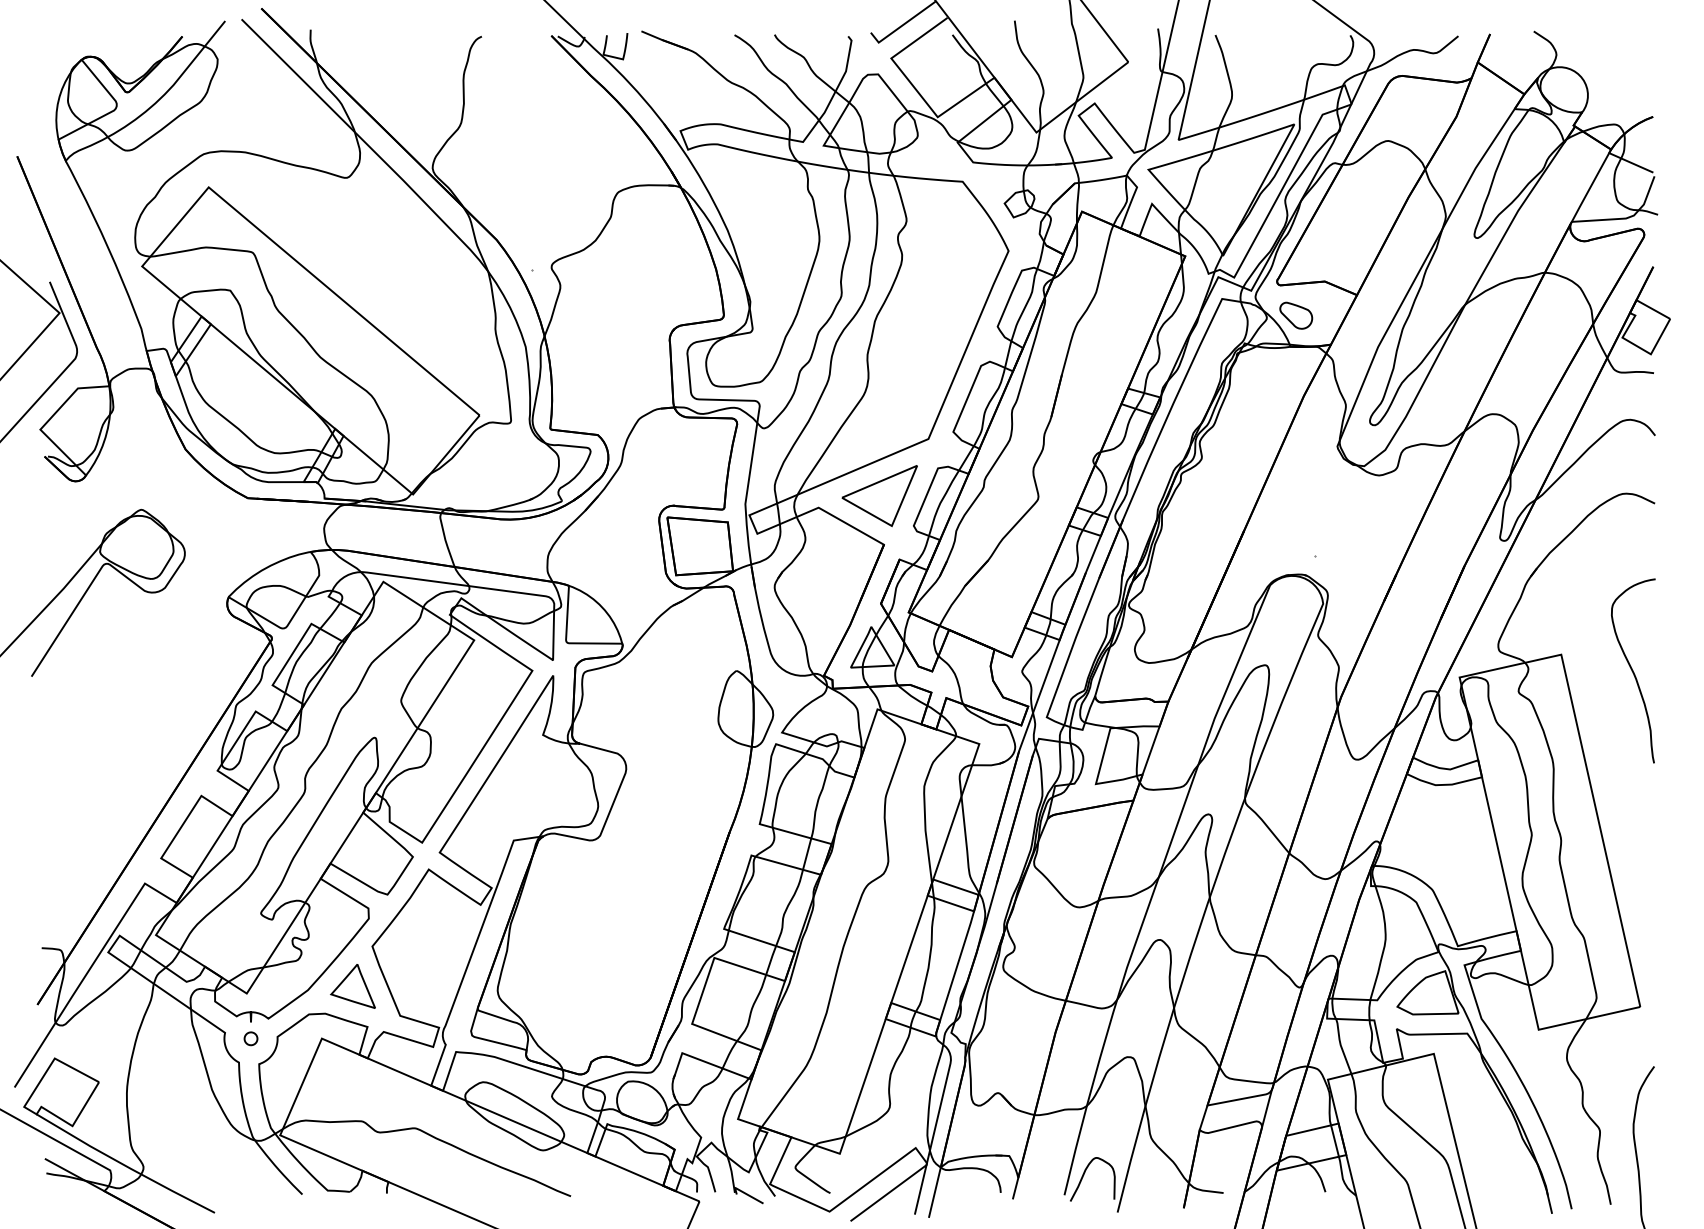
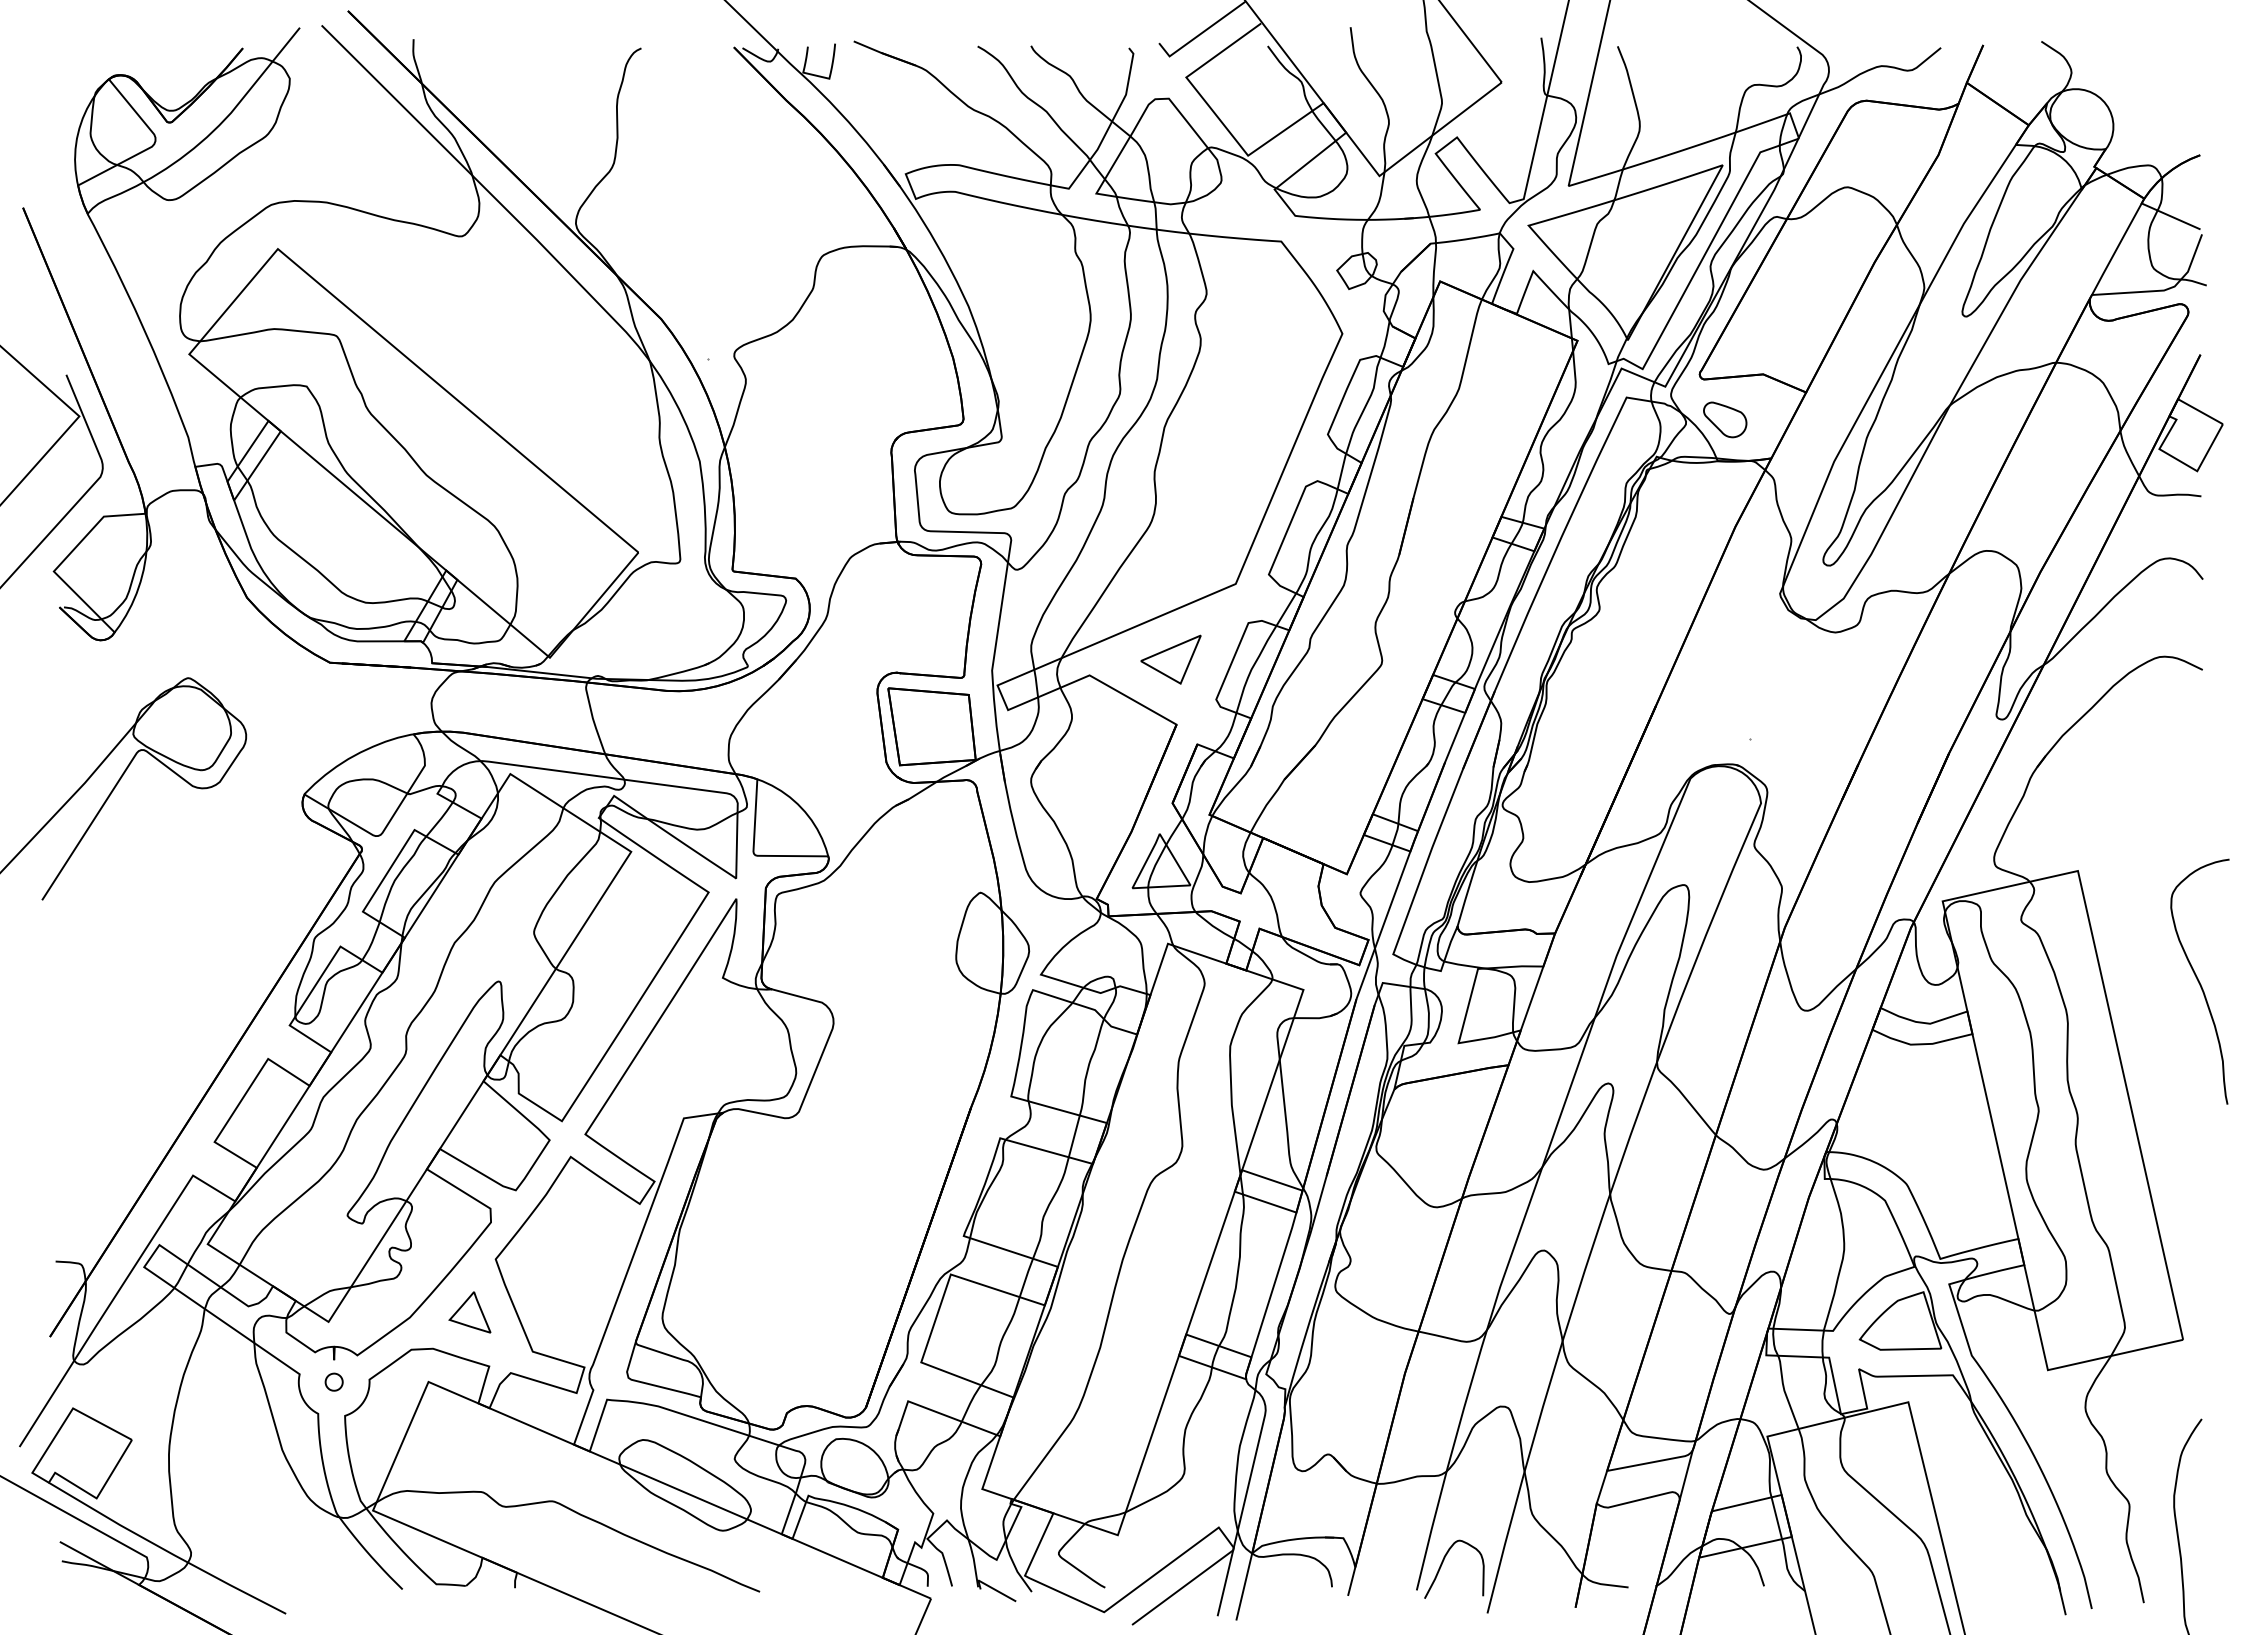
part: (879, 495) -> (1170, 659), size x0.6
curve: (1633, 670) -> (2199, 981), moved
part: (352, 986) -> (469, 1312), size x0.7

